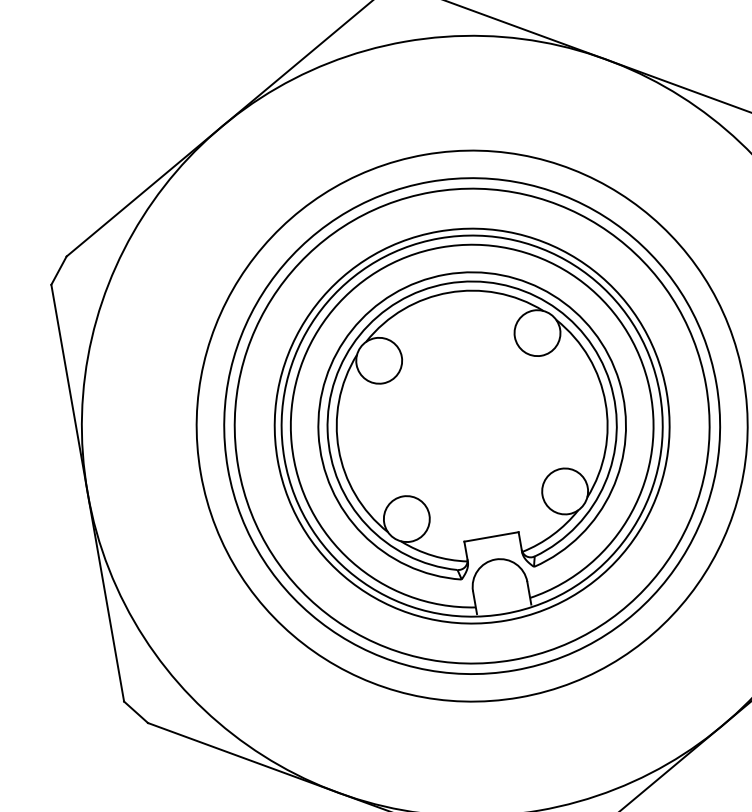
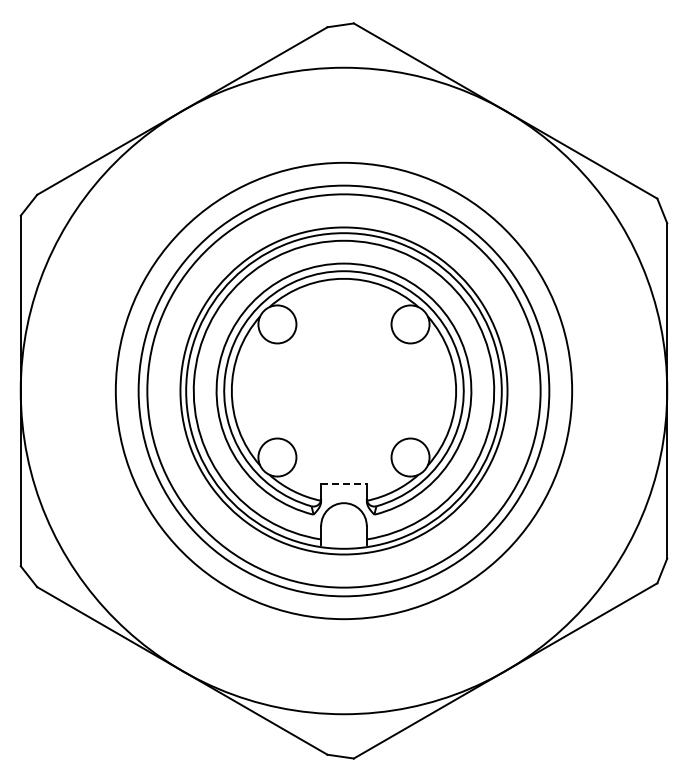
line: (491, 537) -> (343, 484), solid -> dashed

